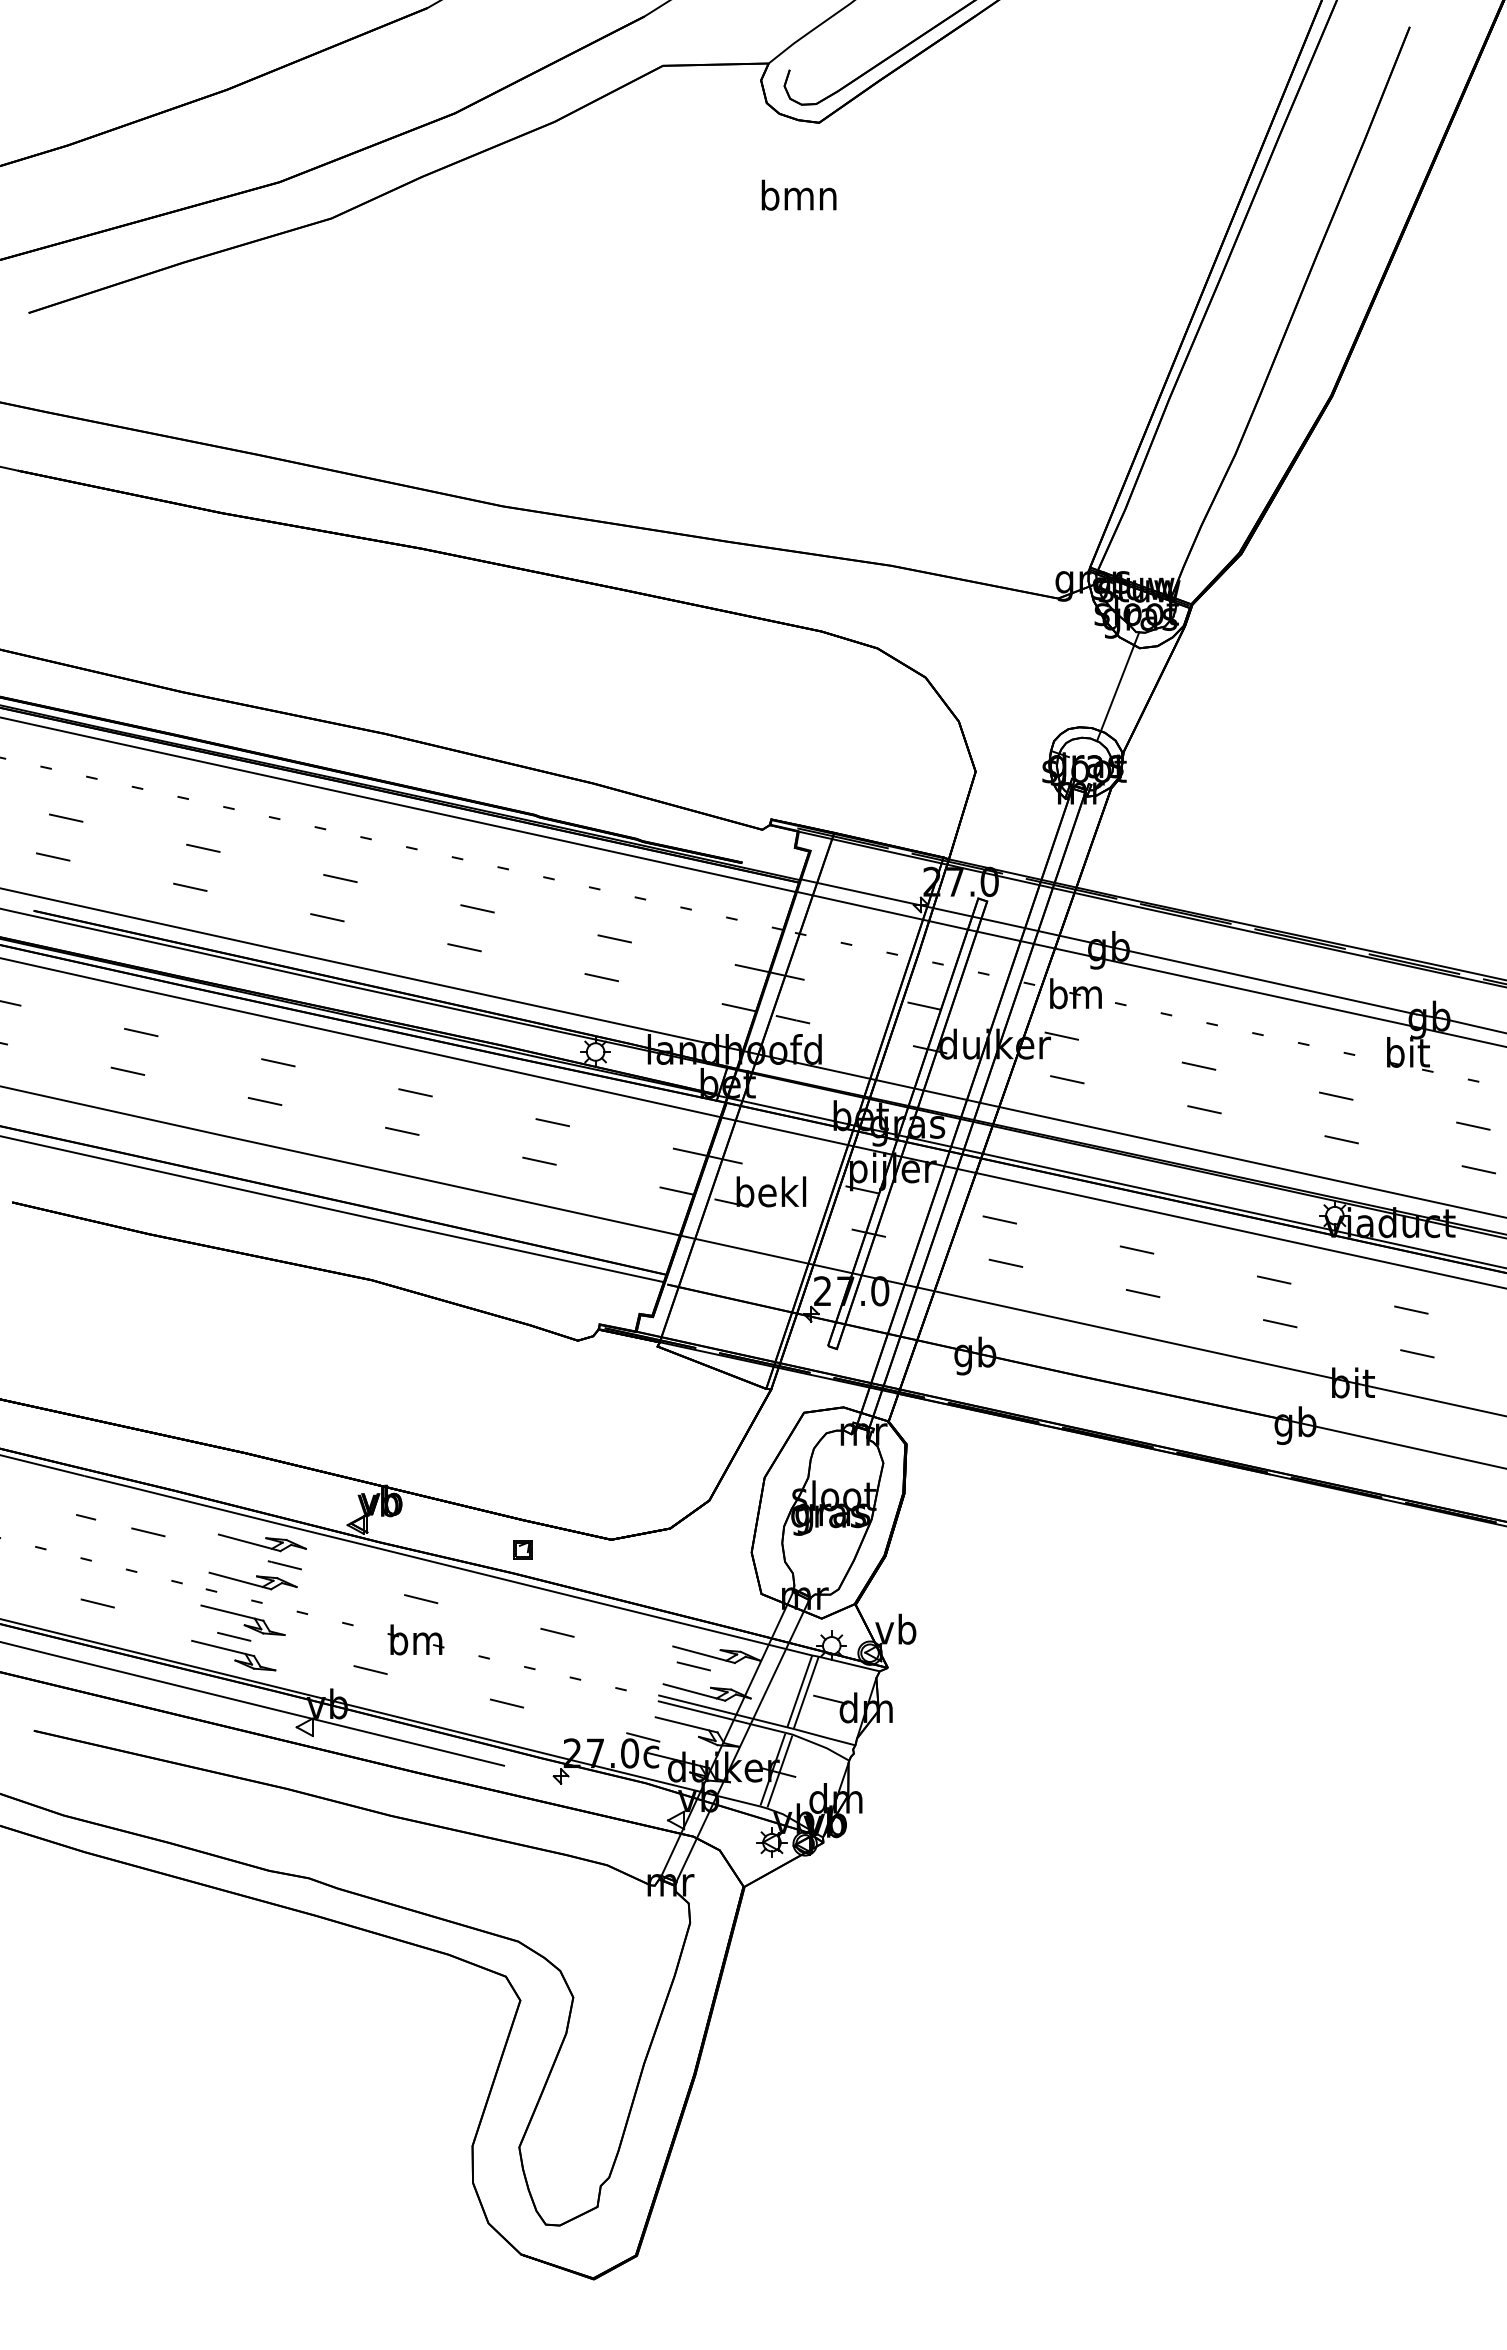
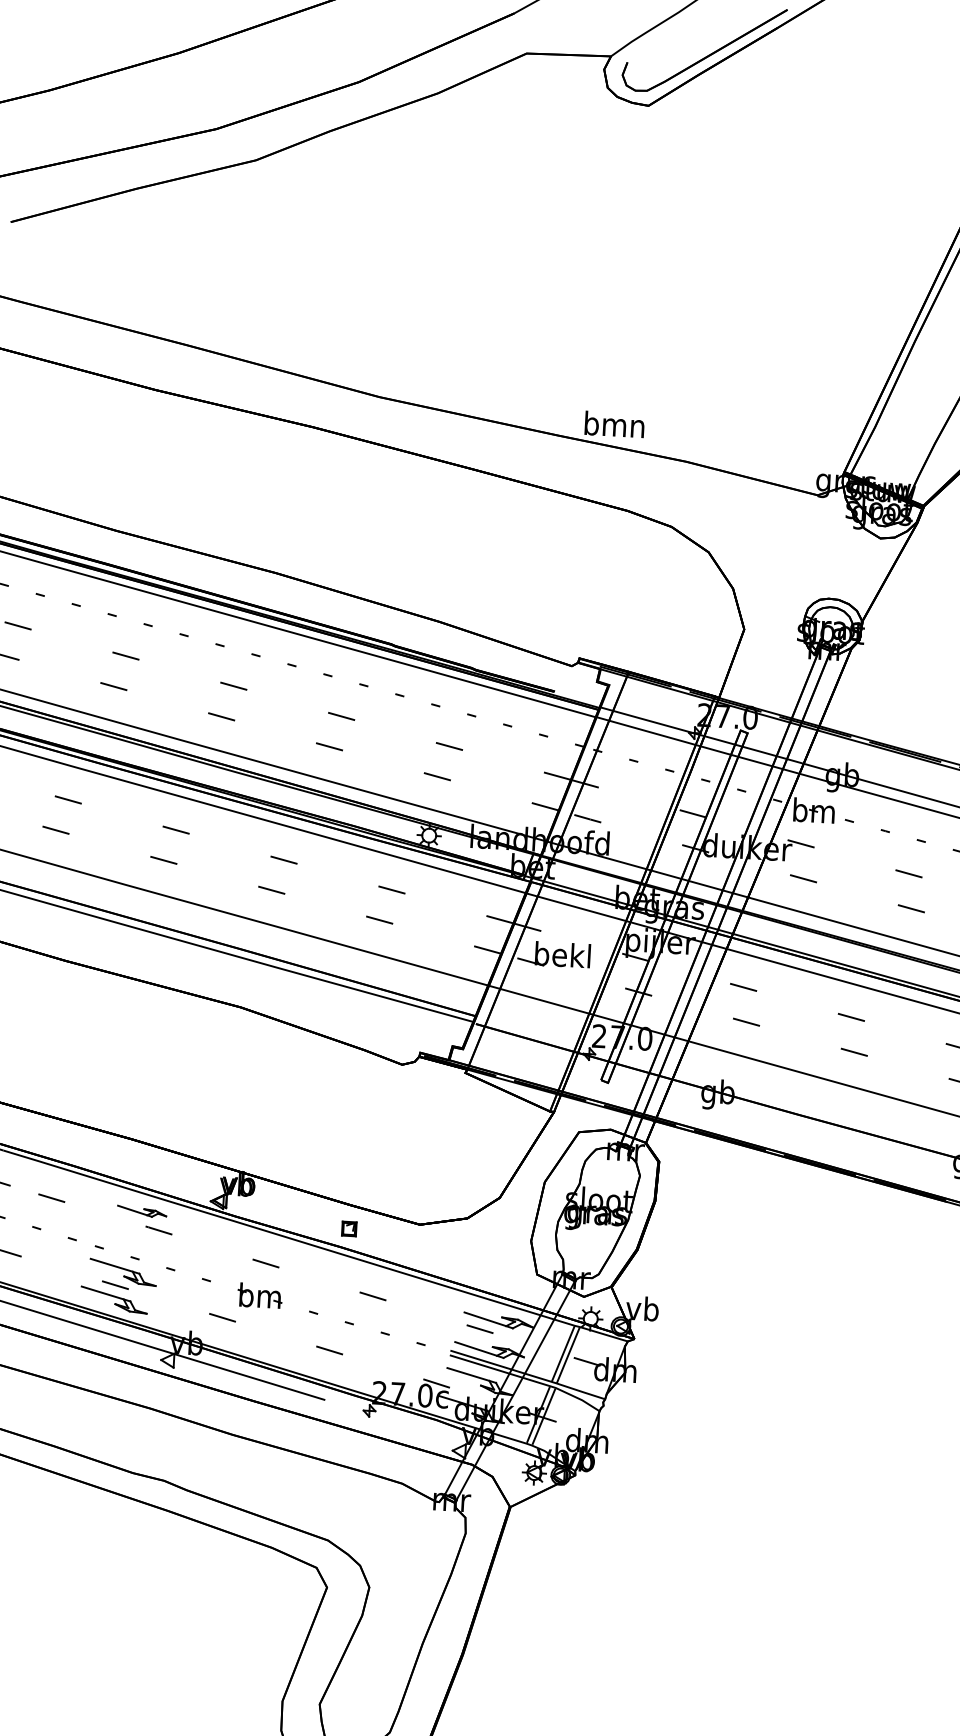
text: (798, 194) -> (614, 423), moved
line: (1118, 686) -> (861, 567), removed
part: (262, 1542) -> (142, 1211), size x0.7
part: (252, 1580) -> (132, 1241), removed

